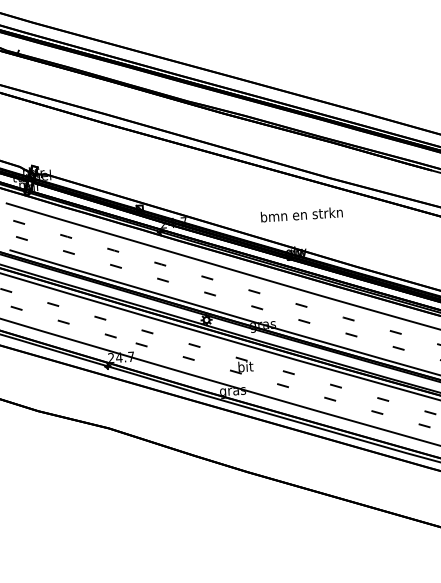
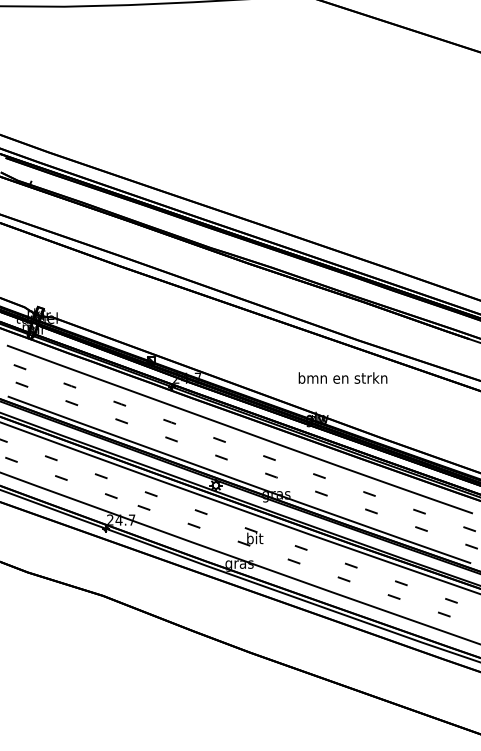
text: (301, 214) -> (342, 377), moved

